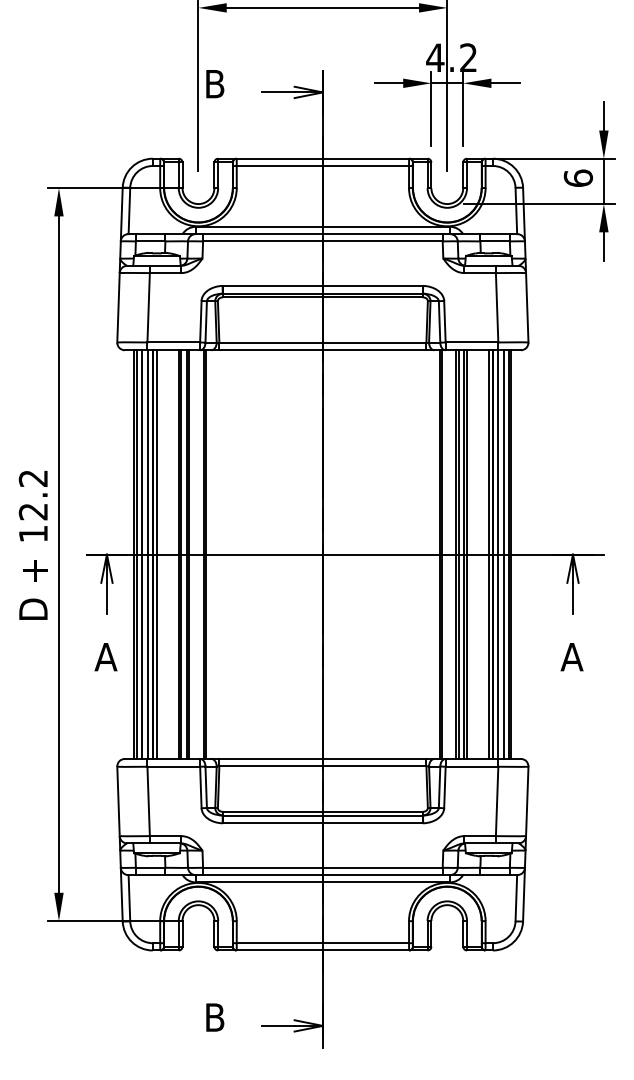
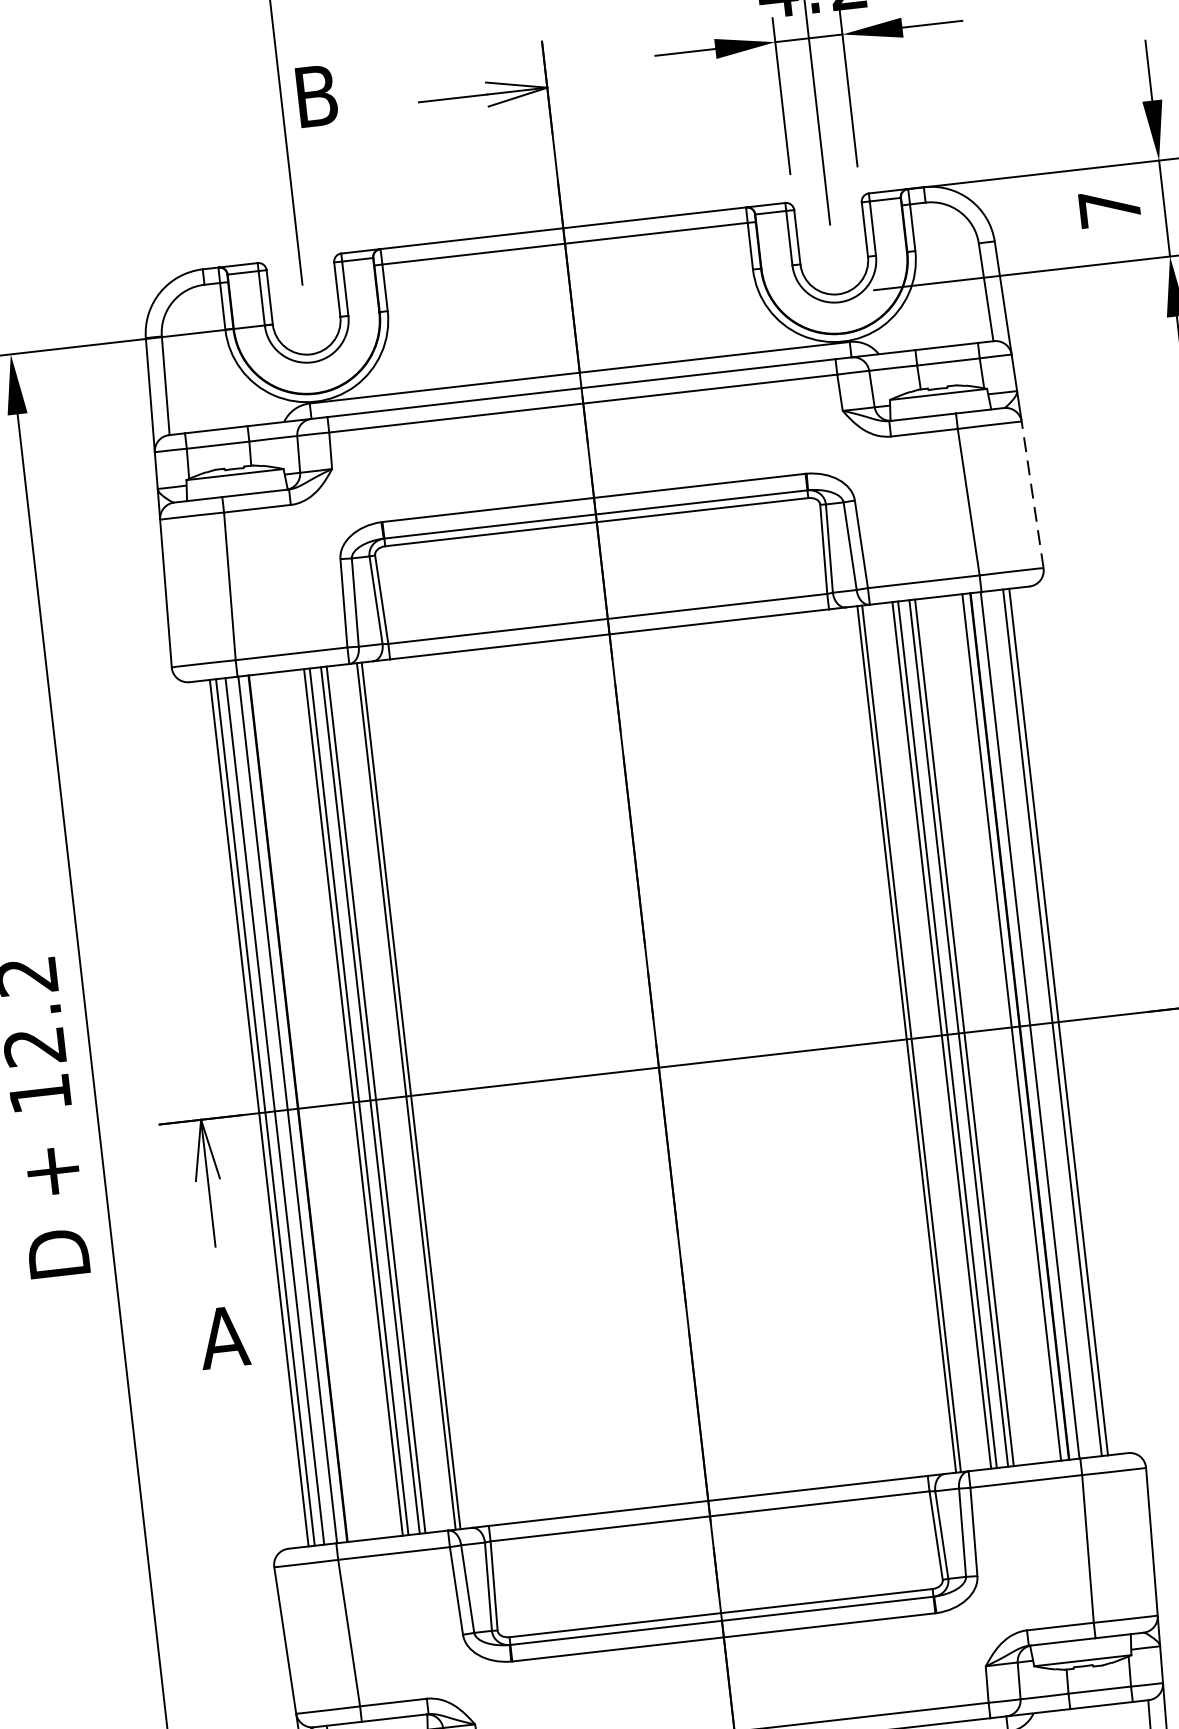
text: (578, 177) -> (1109, 206), 6 -> 7
line: (527, 307) -> (1033, 494), solid -> dashed
line: (156, 554) -> (306, 1107), removed
line: (504, 554) -> (1043, 1023), removed

